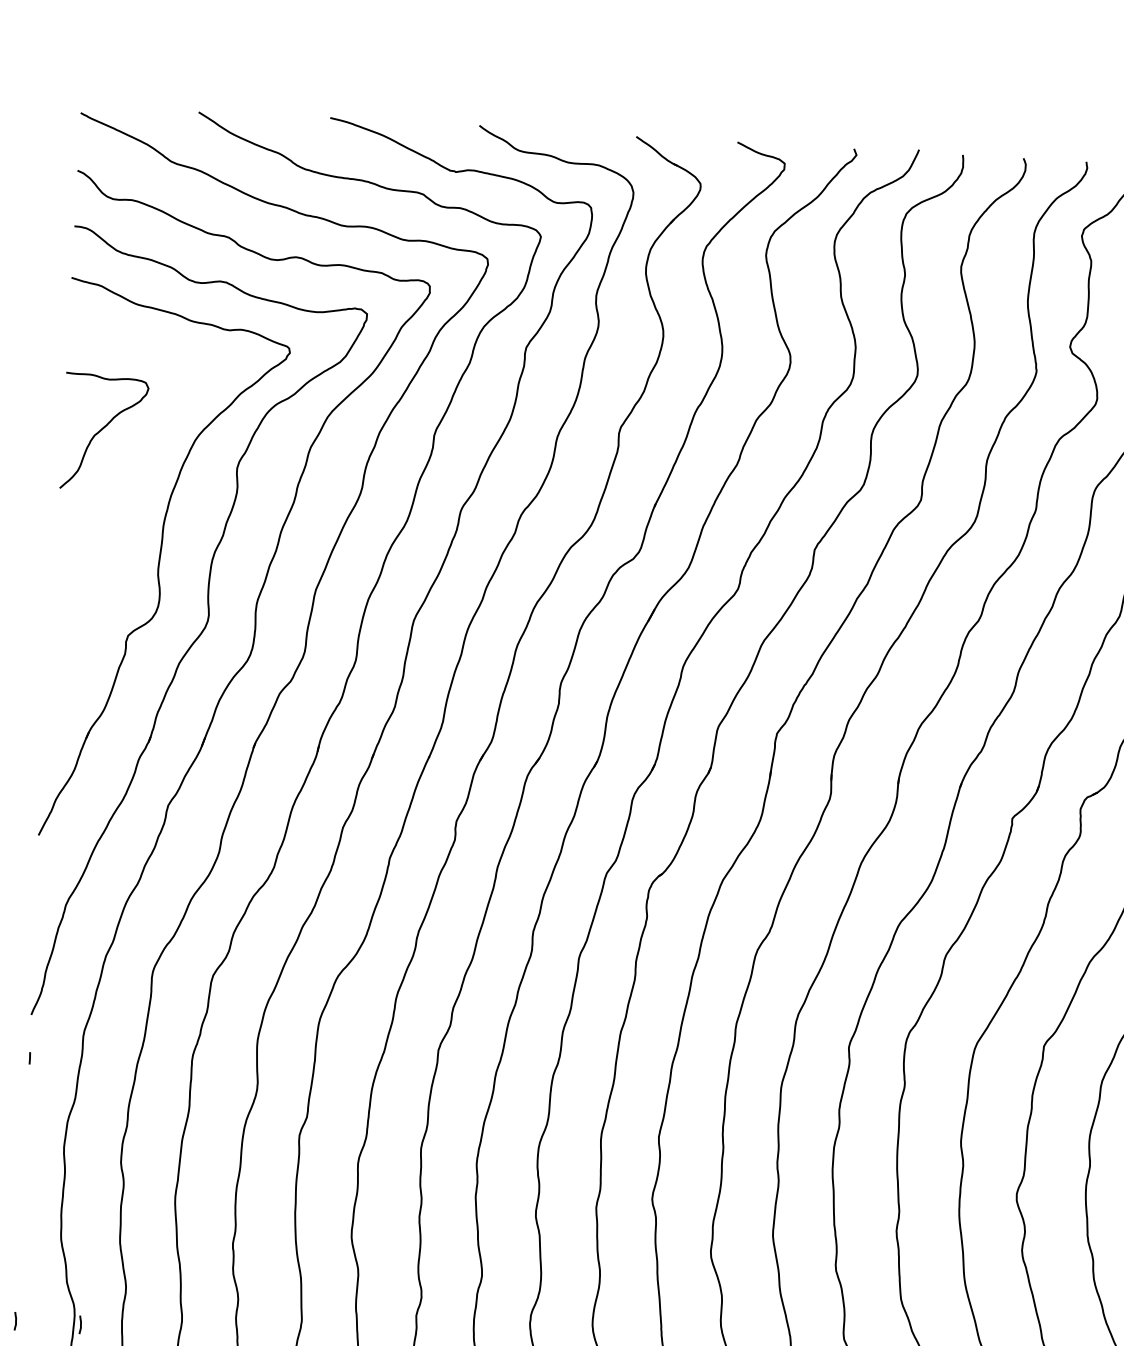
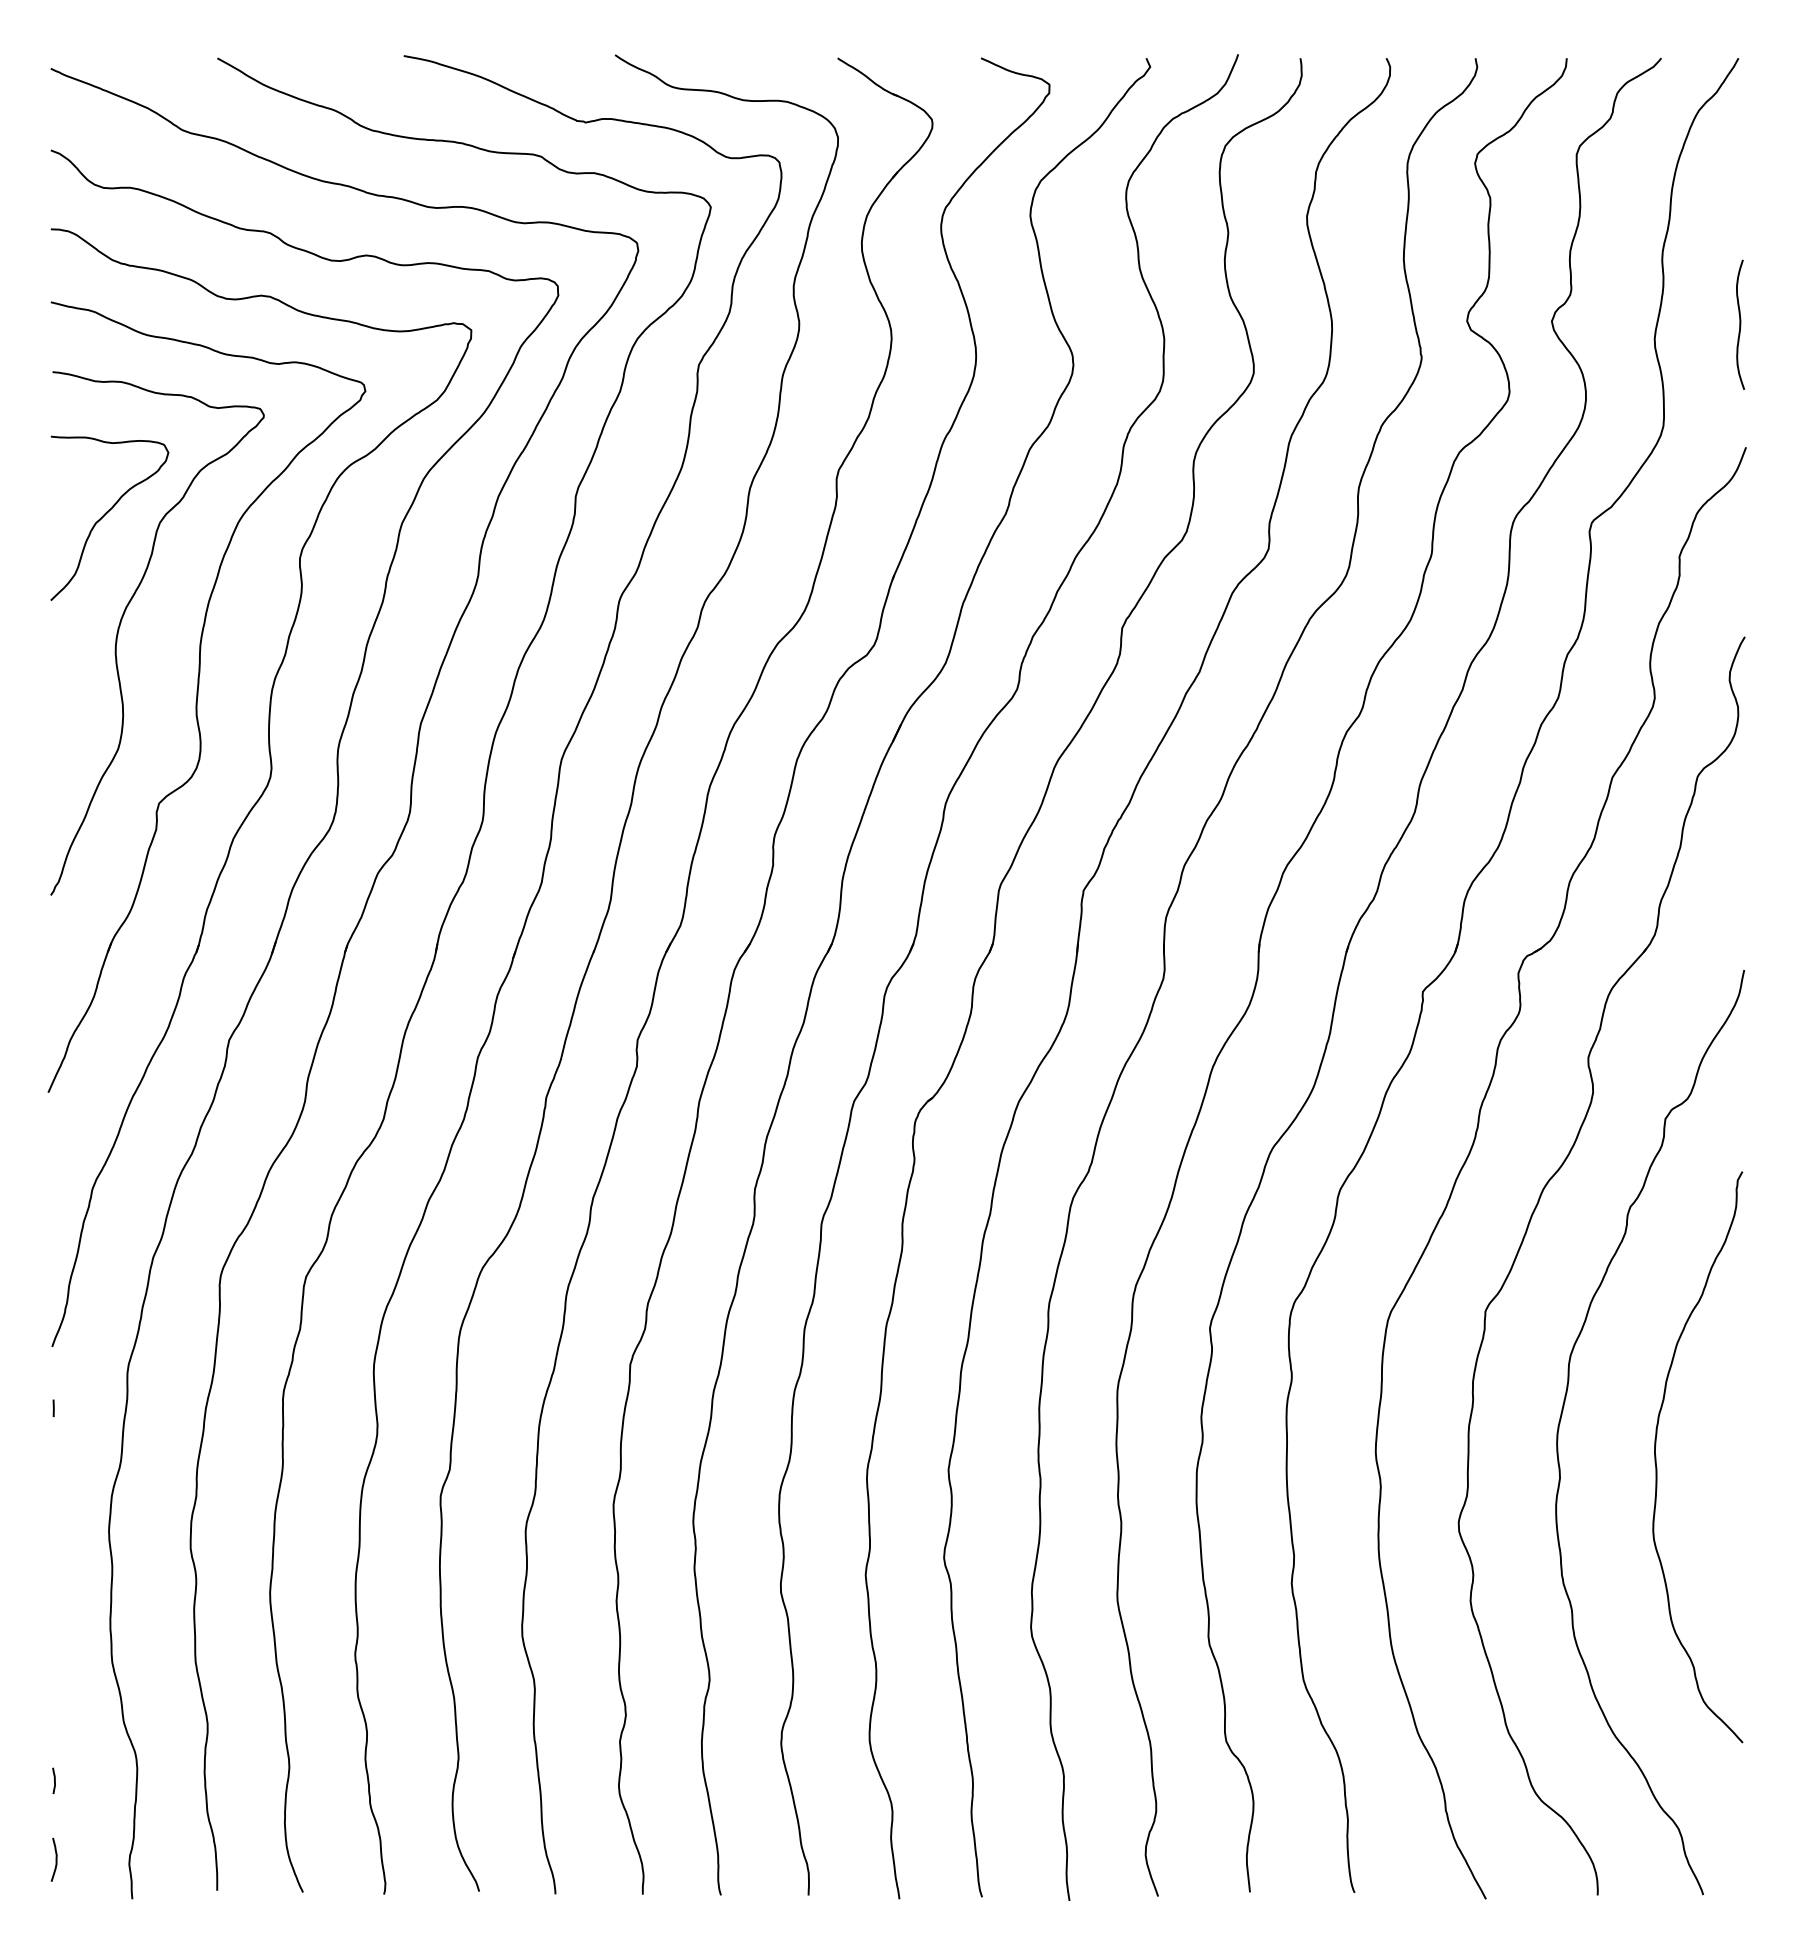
curve: (108, 507) -> (121, 623), added
curve: (80, 1324) -> (146, 1780), removed

